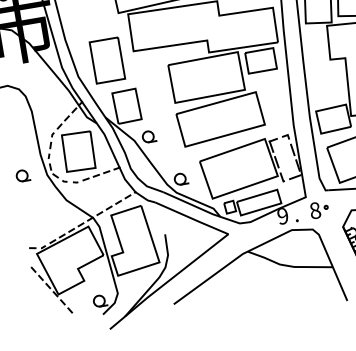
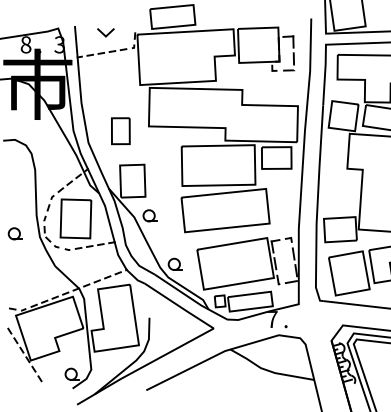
part: (107, 59) -> (120, 130), size x0.6
part: (319, 209) -> (310, 319), removed
text: (283, 216) -> (272, 319), 9 -> 7

